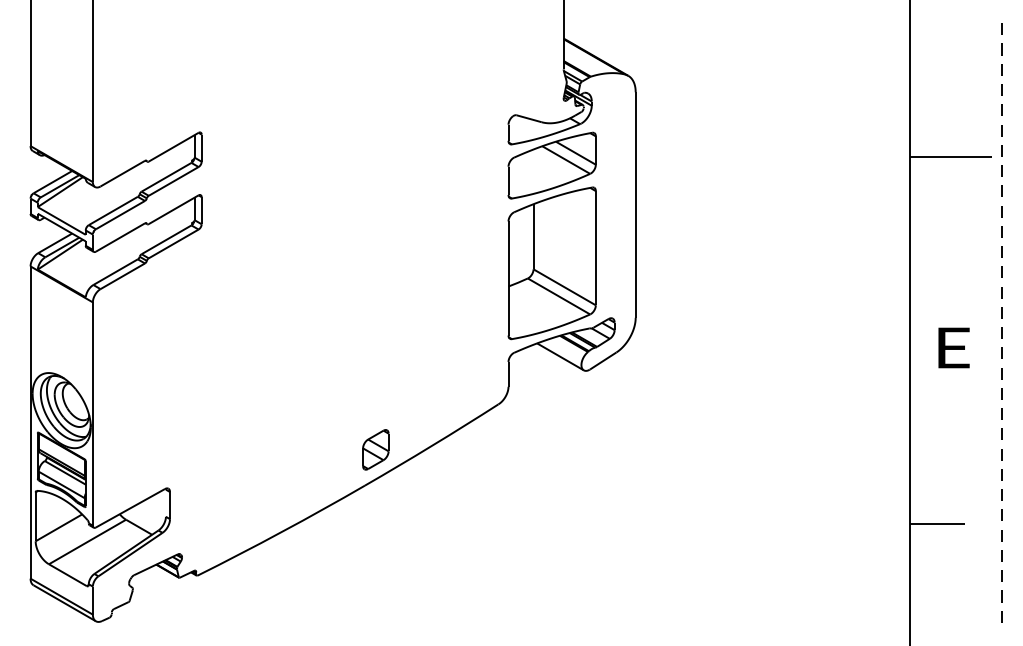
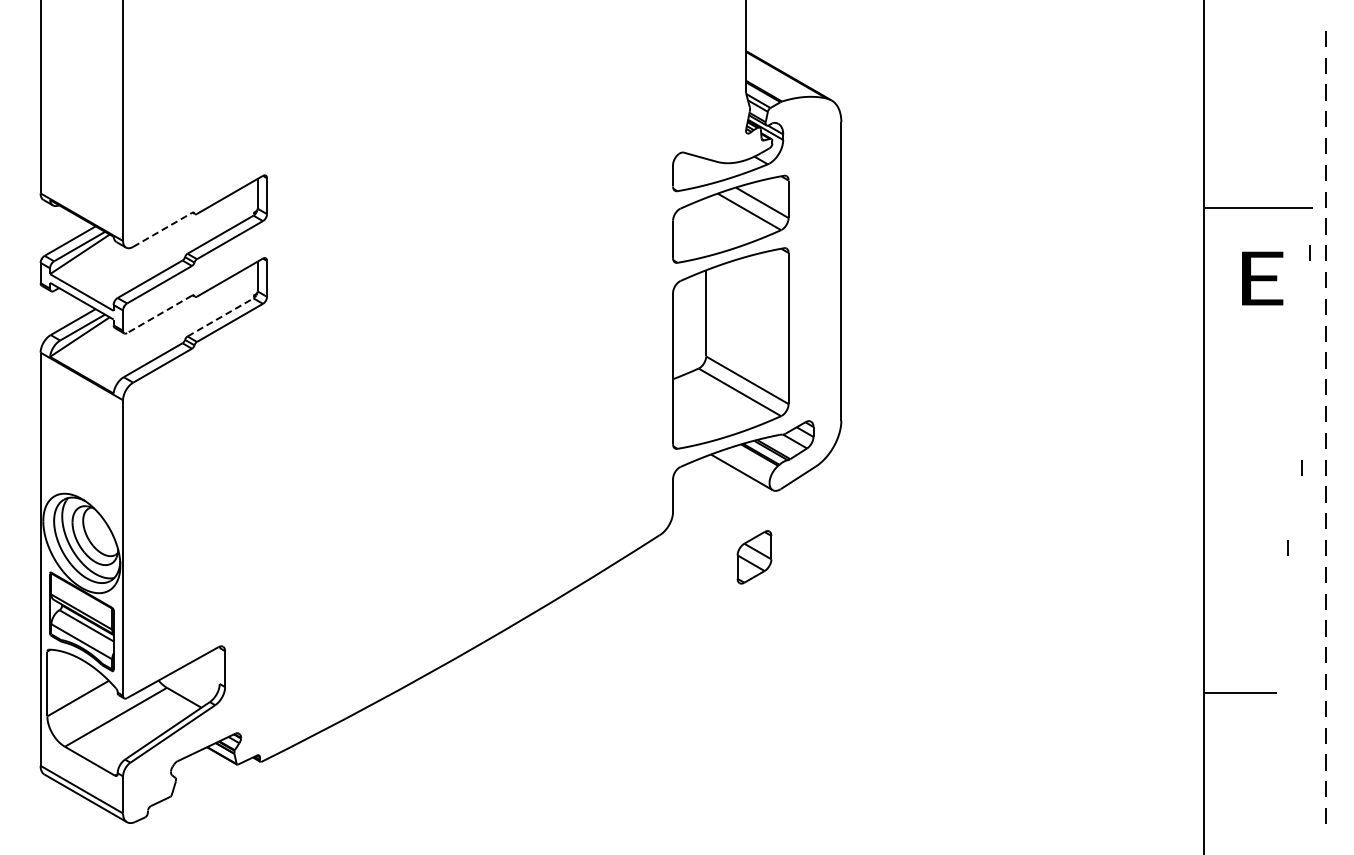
line: (122, 173) -> (162, 229), solid -> dashed
line: (989, 190) -> (1309, 252), added
line: (120, 237) -> (159, 314), solid -> dashed
line: (166, 239) -> (220, 317), solid -> dashed
text: (953, 347) -> (1262, 278), moved
line: (983, 353) -> (1301, 467), added
line: (972, 413) -> (1287, 547), added
part: (375, 449) -> (754, 557), moved

